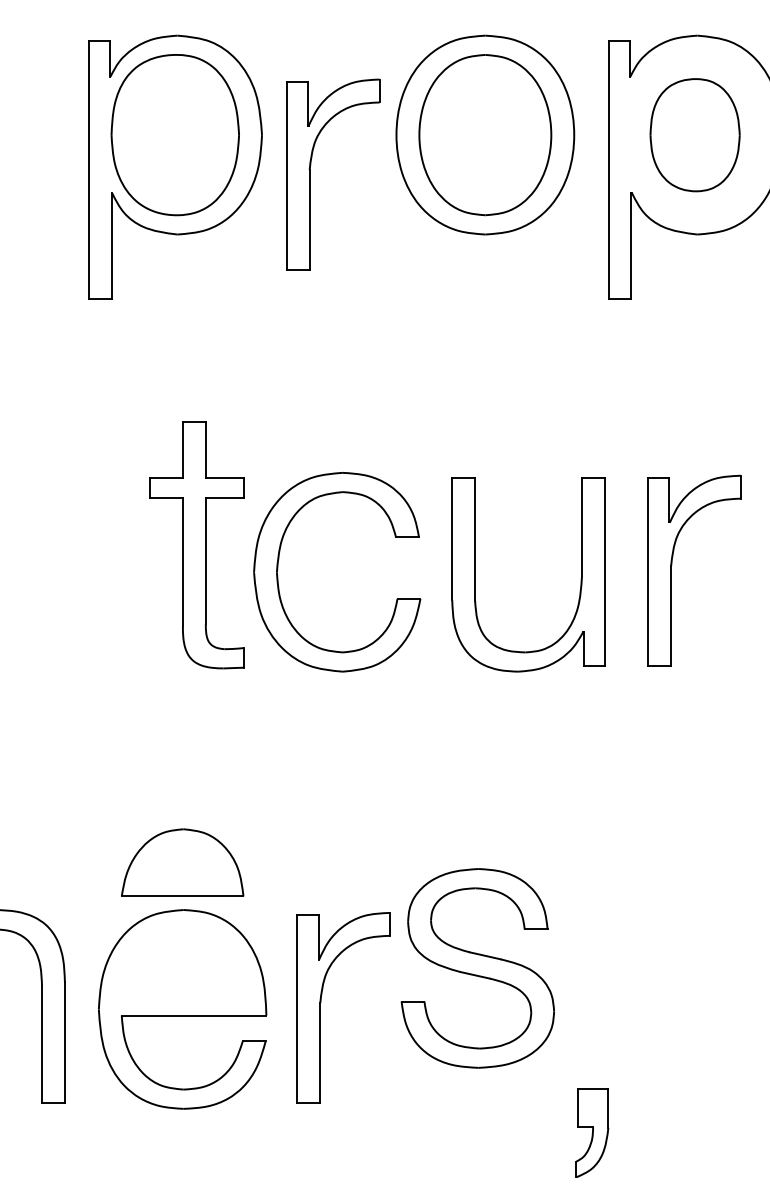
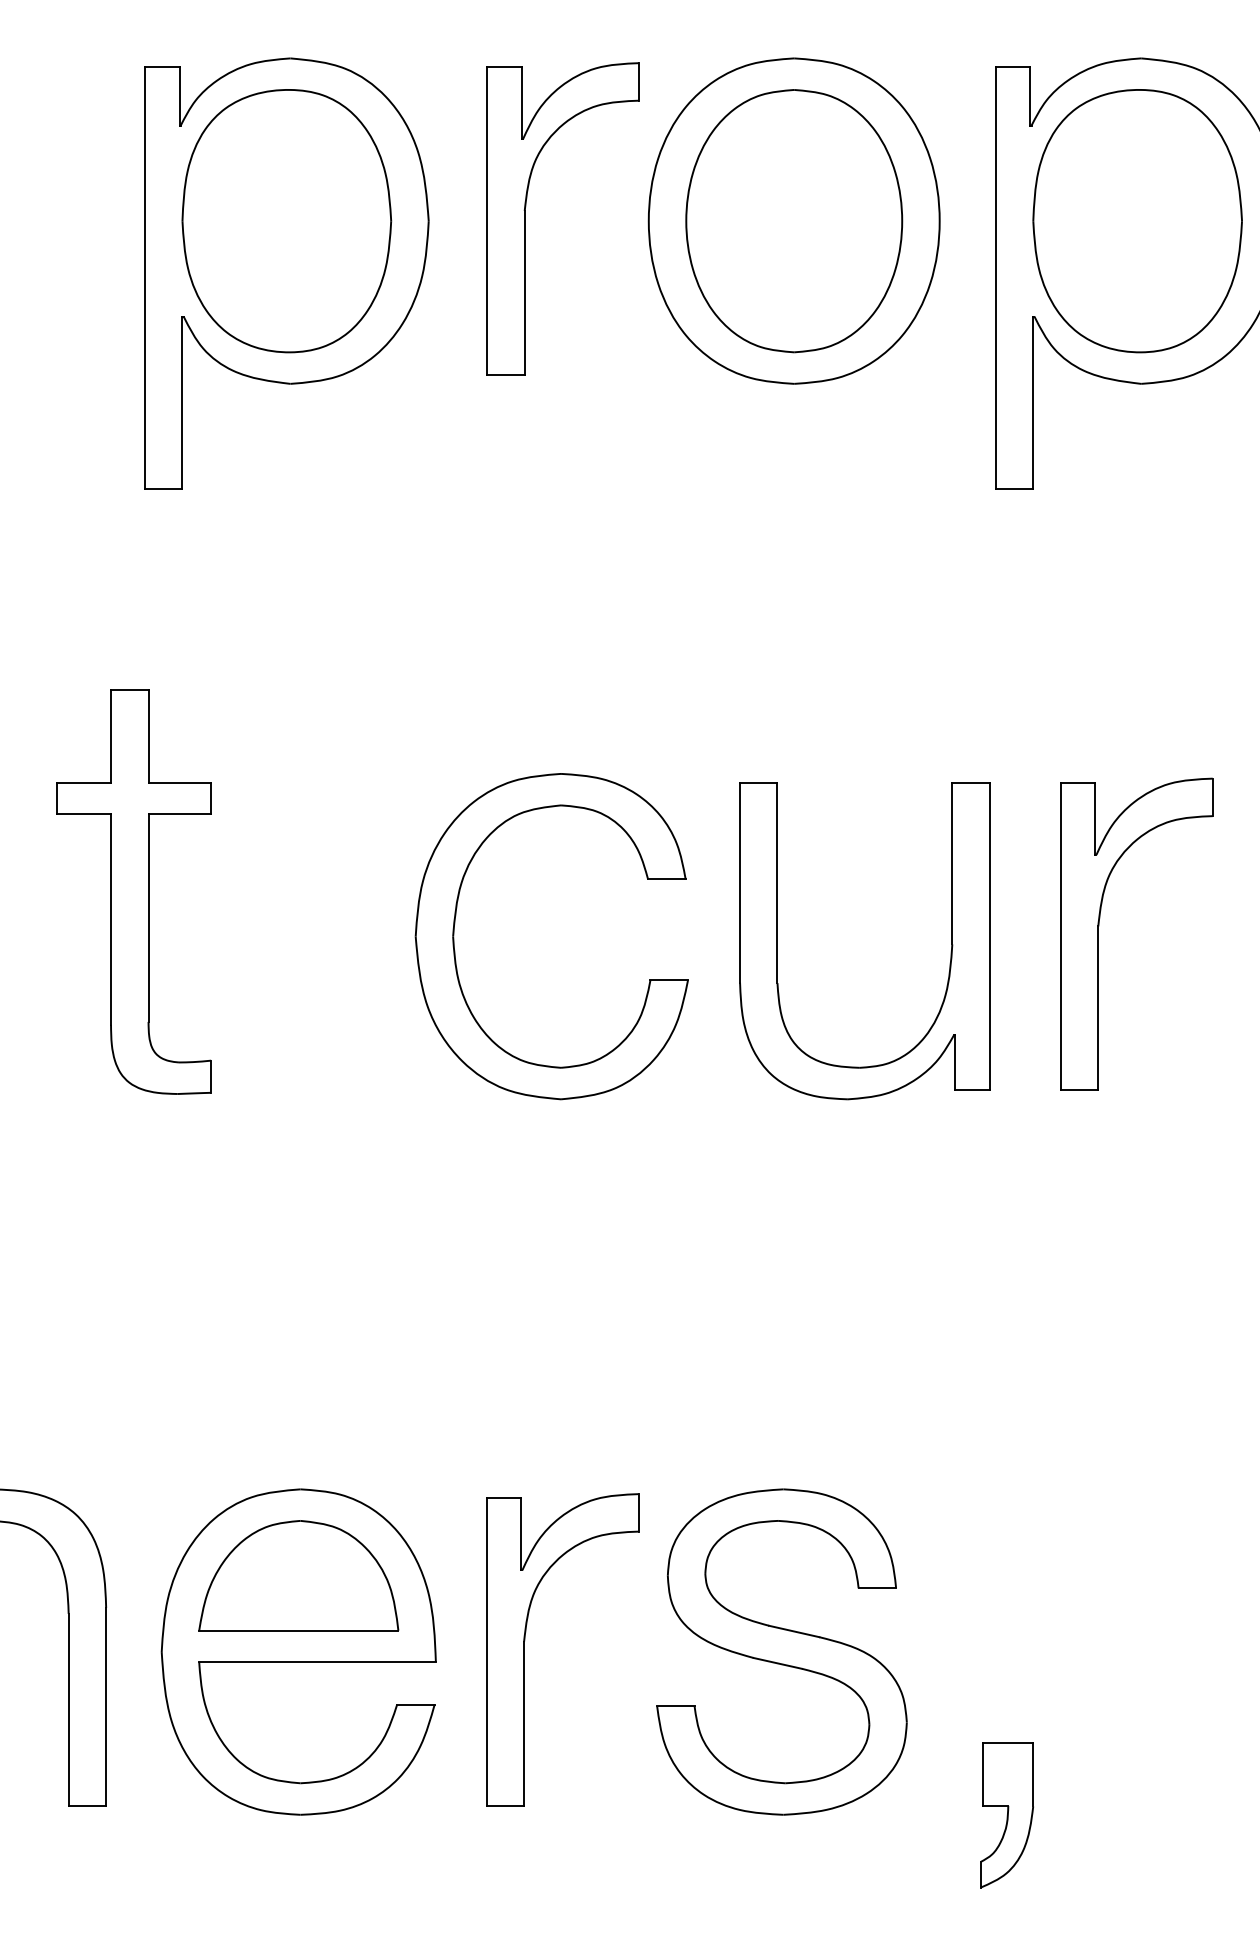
part: (694, 135) -> (1136, 221), size x1.43
part: (310, 174) -> (526, 218), moved
part: (196, 545) -> (133, 892), moved
part: (182, 862) -> (298, 1575), moved
part: (477, 968) -> (781, 1652), moved
part: (592, 1132) -> (1007, 1814), moved

